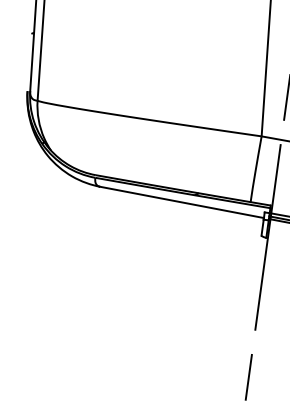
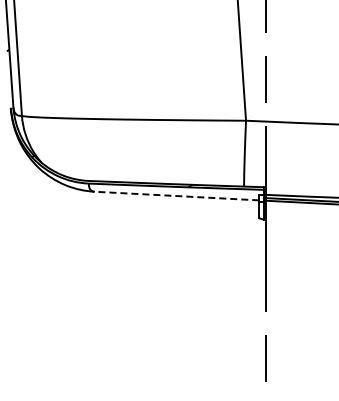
line: (181, 202) -> (176, 196), solid -> dashed

